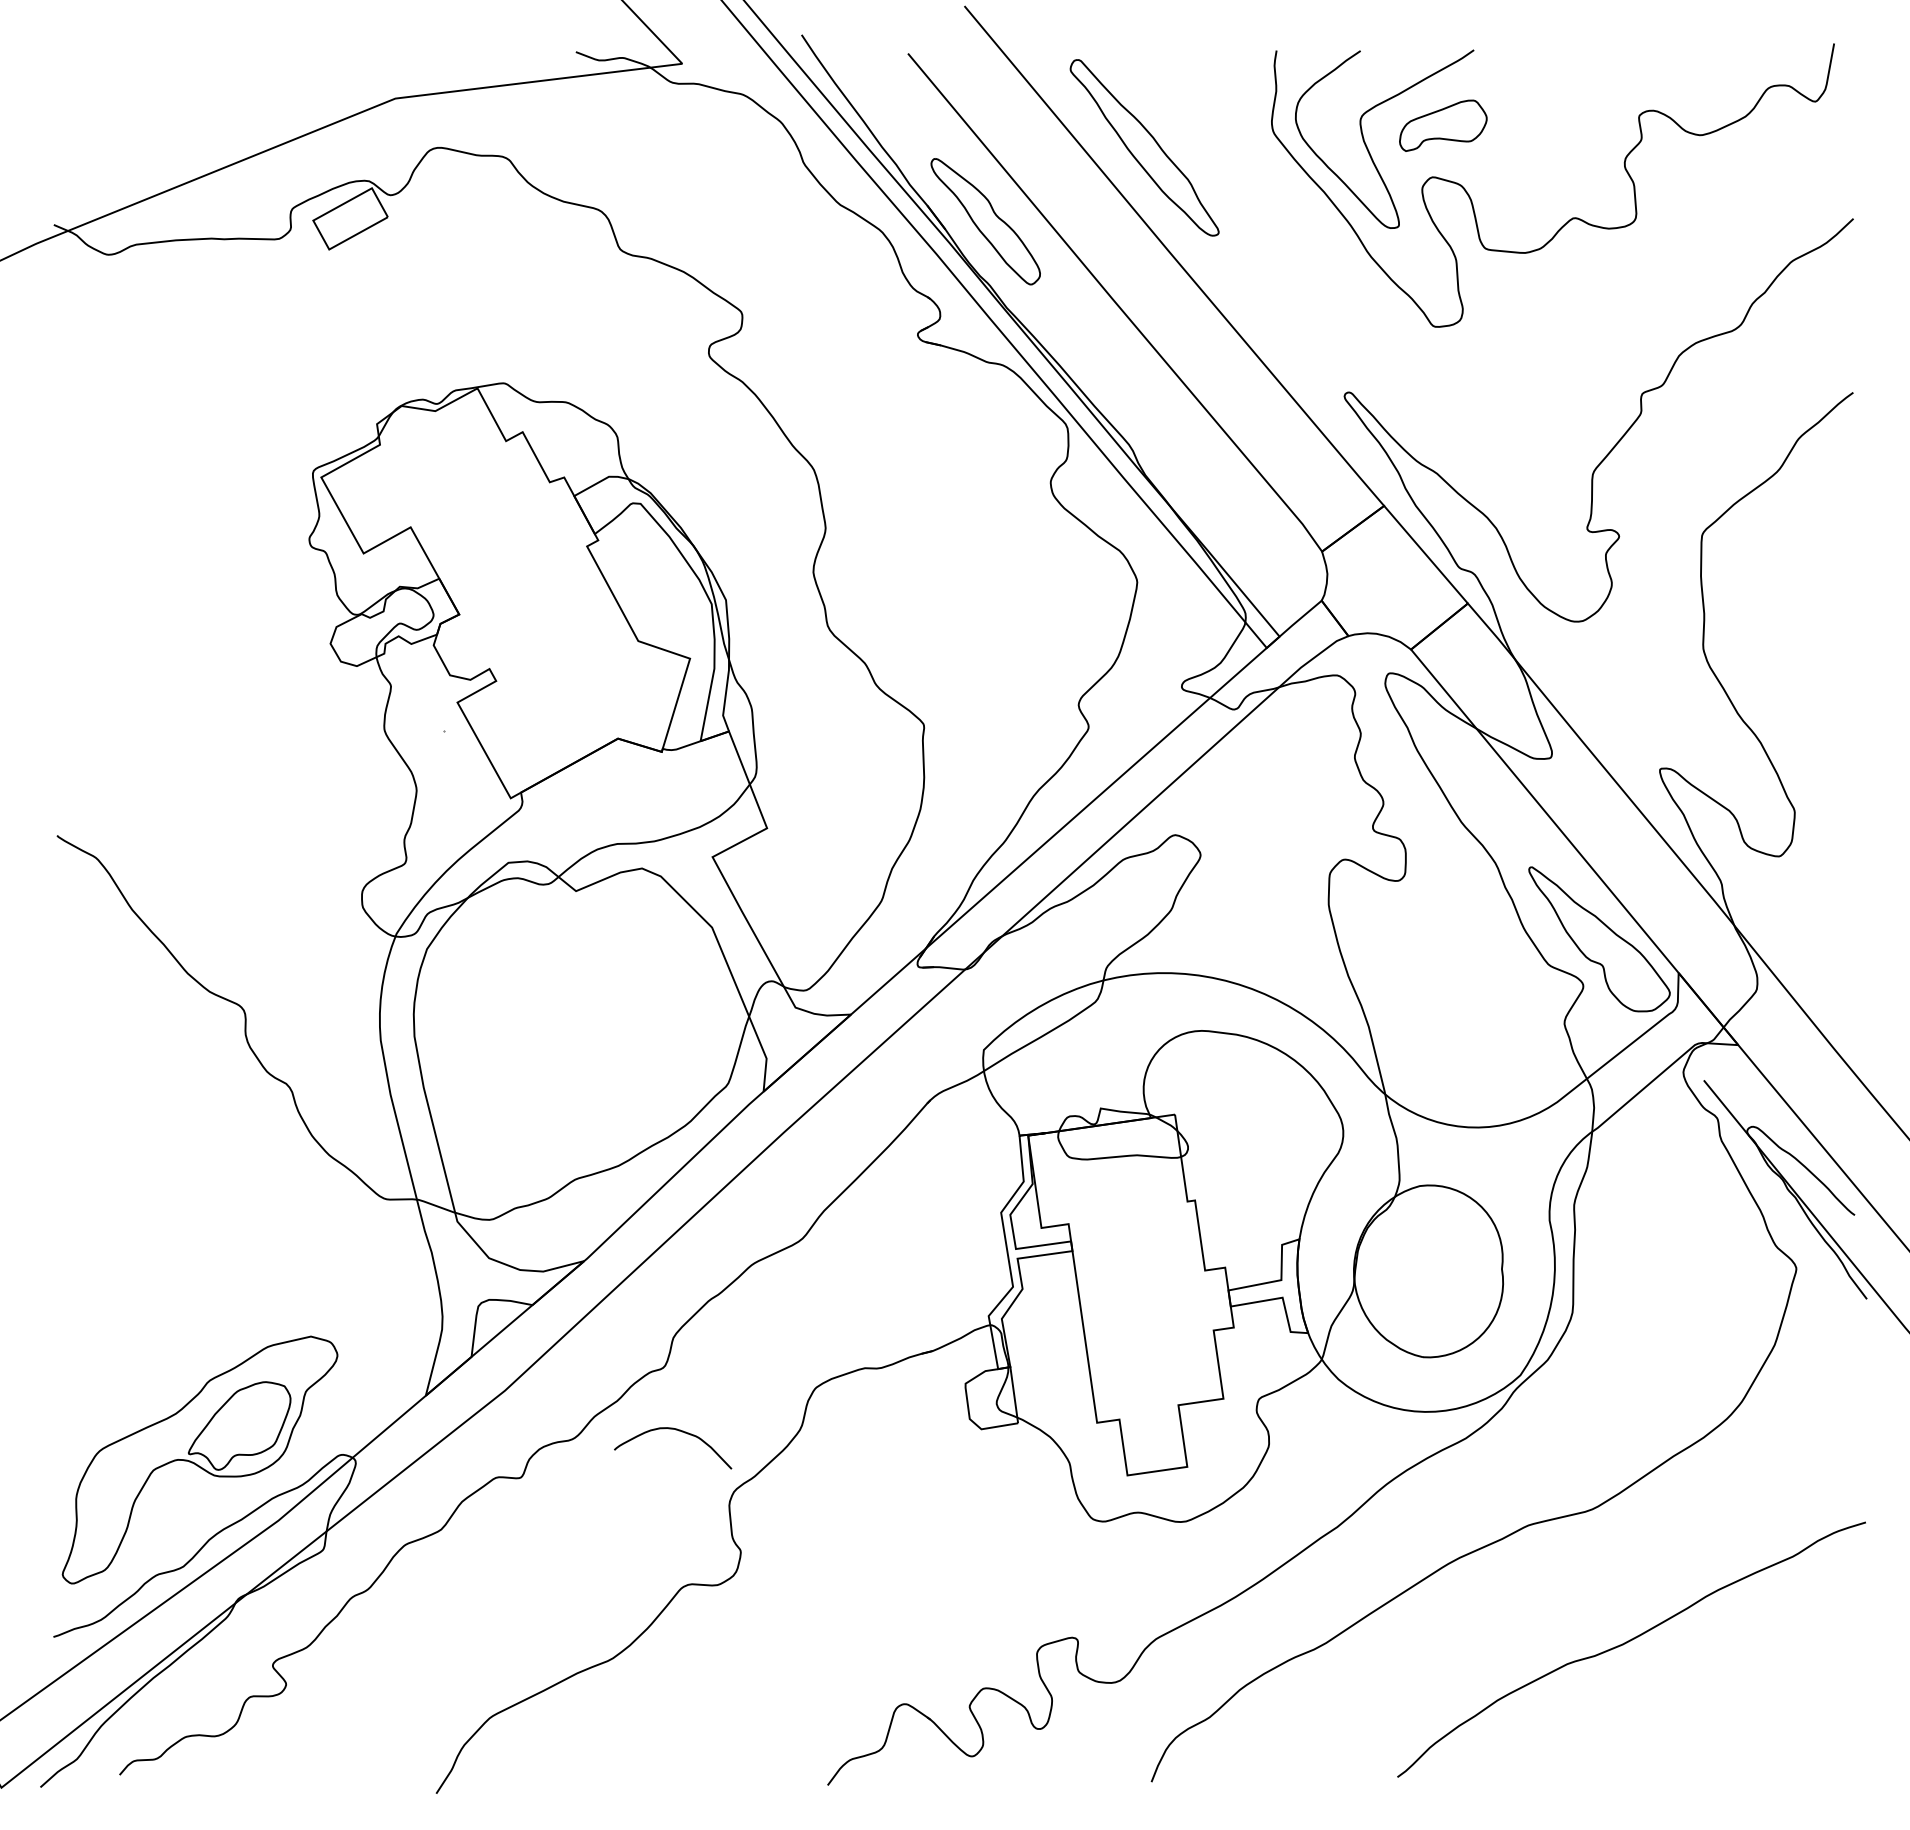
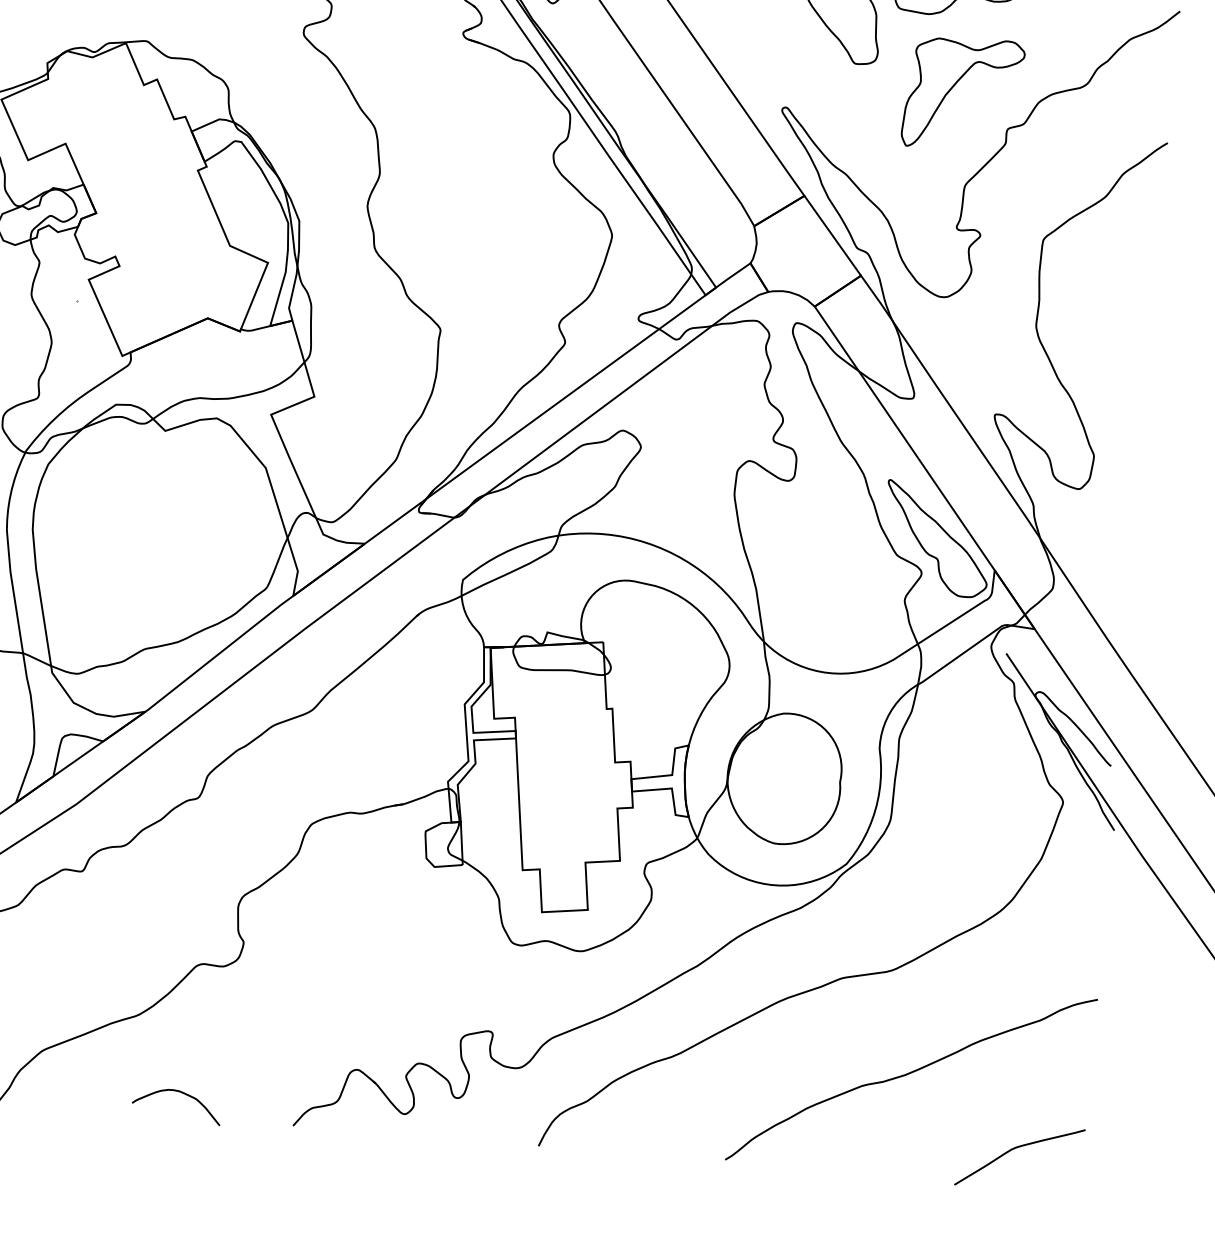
part: (1568, 342) -> (955, 85), added
curve: (678, 1431) -> (182, 1093), moved
curve: (1776, 1727) -> (1015, 1148), added

